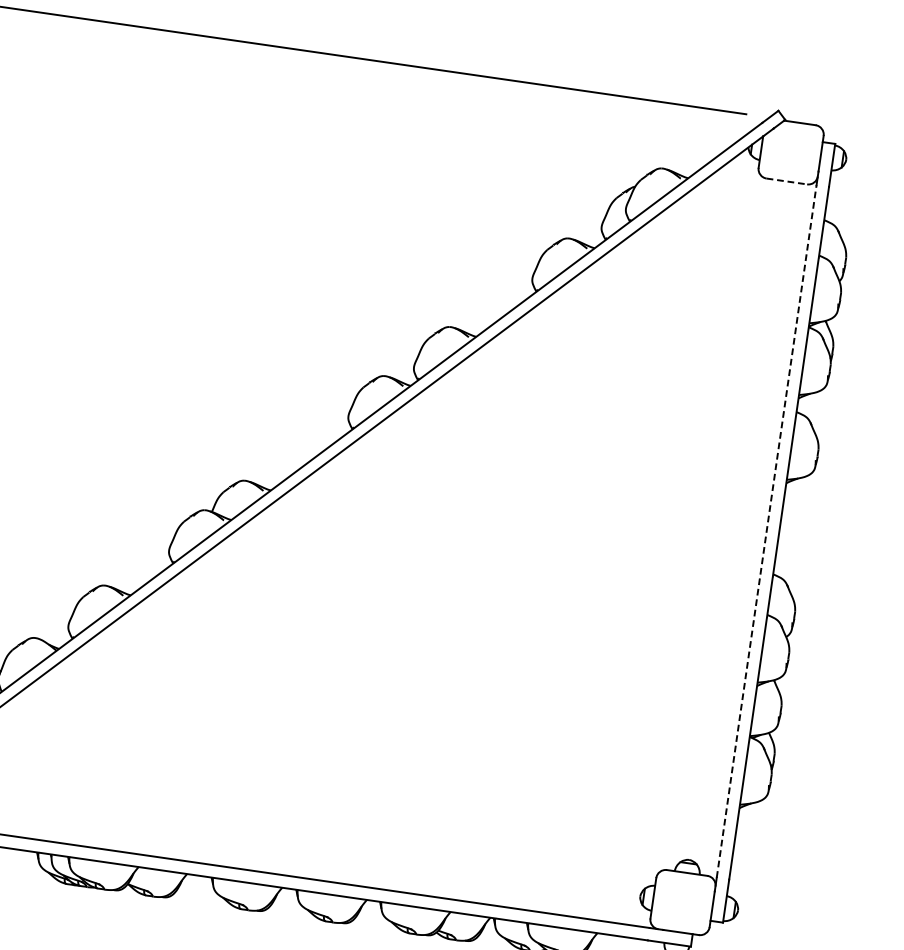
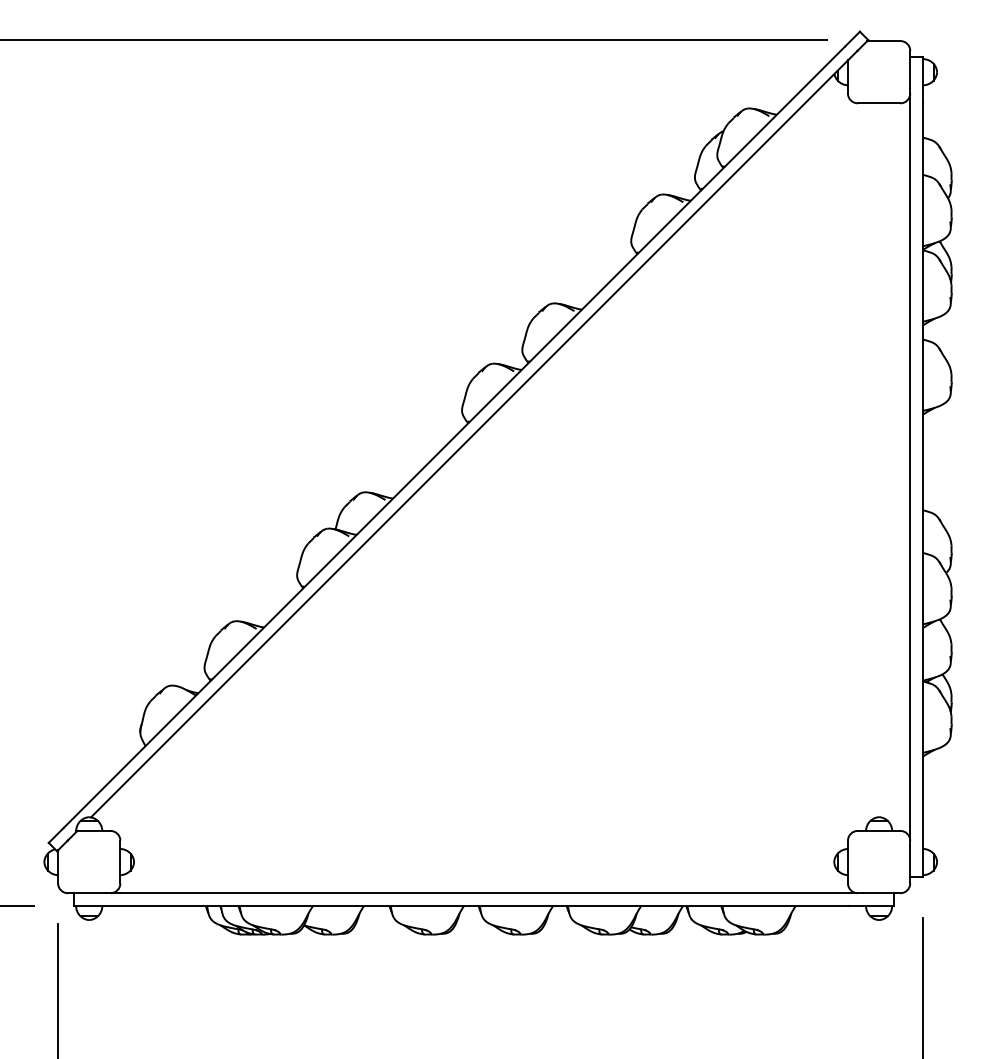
line: (787, 181) -> (879, 103), dashed -> solid
line: (766, 530) -> (910, 466), dashed -> solid

